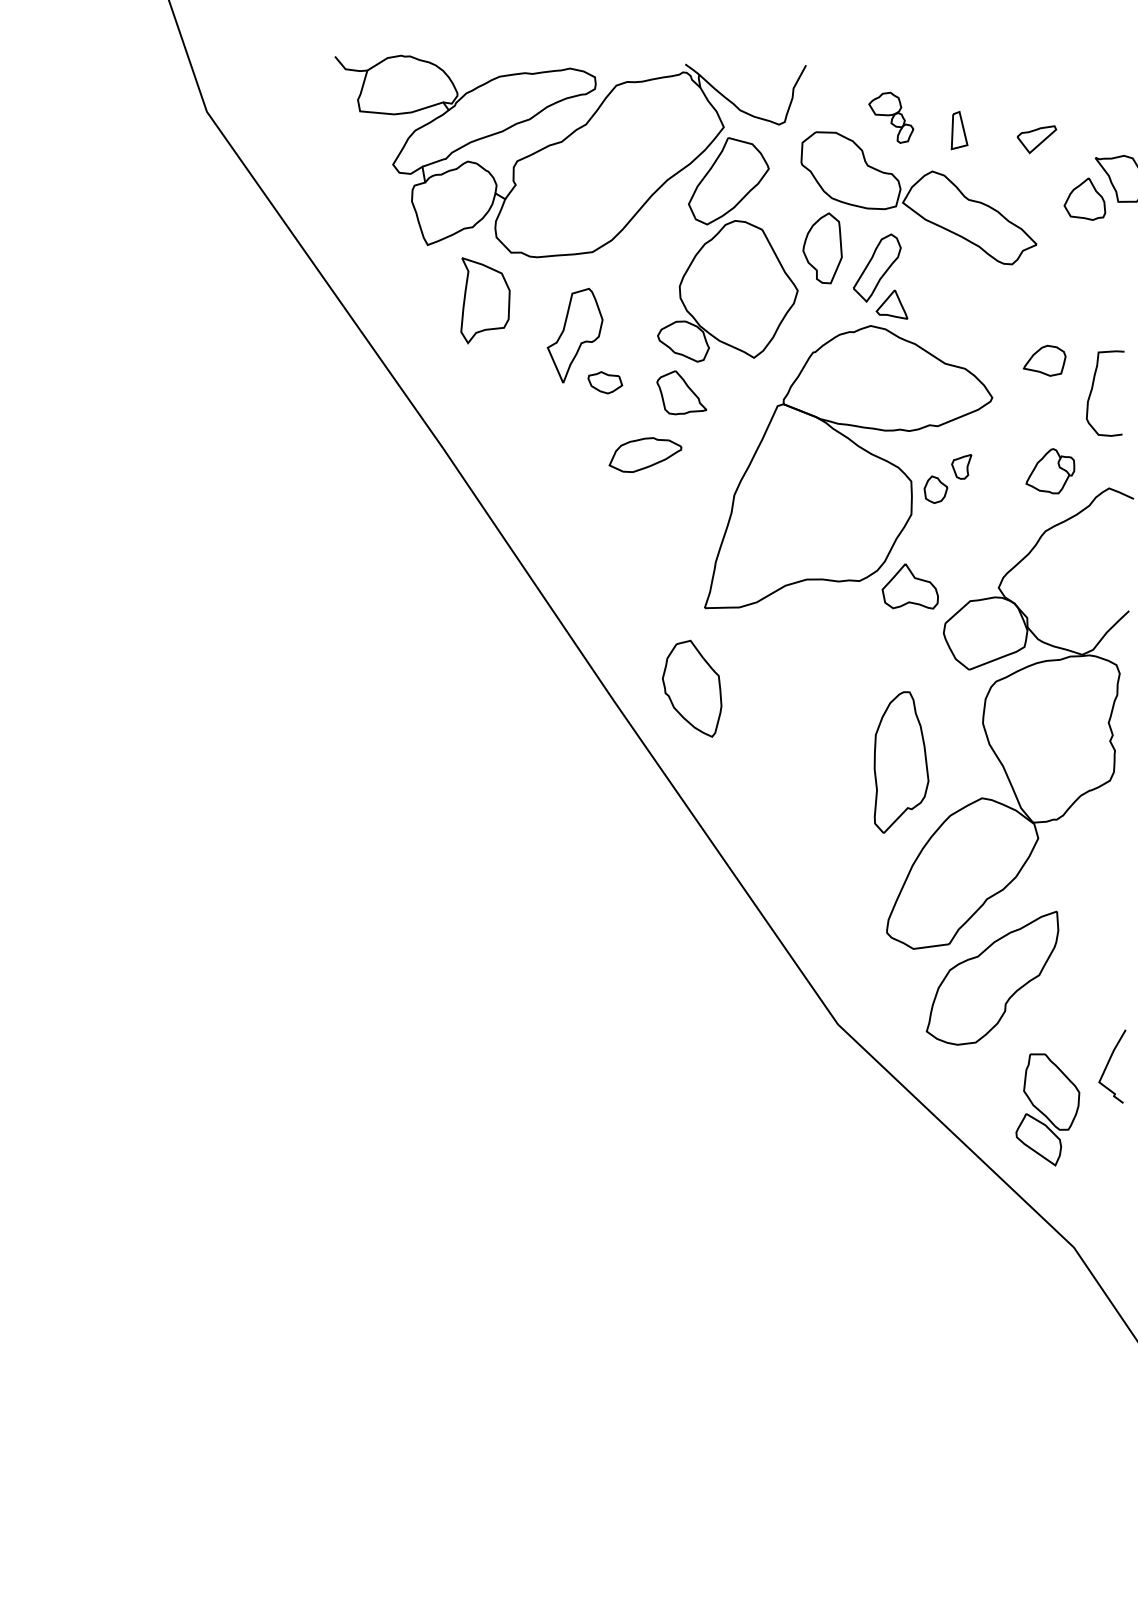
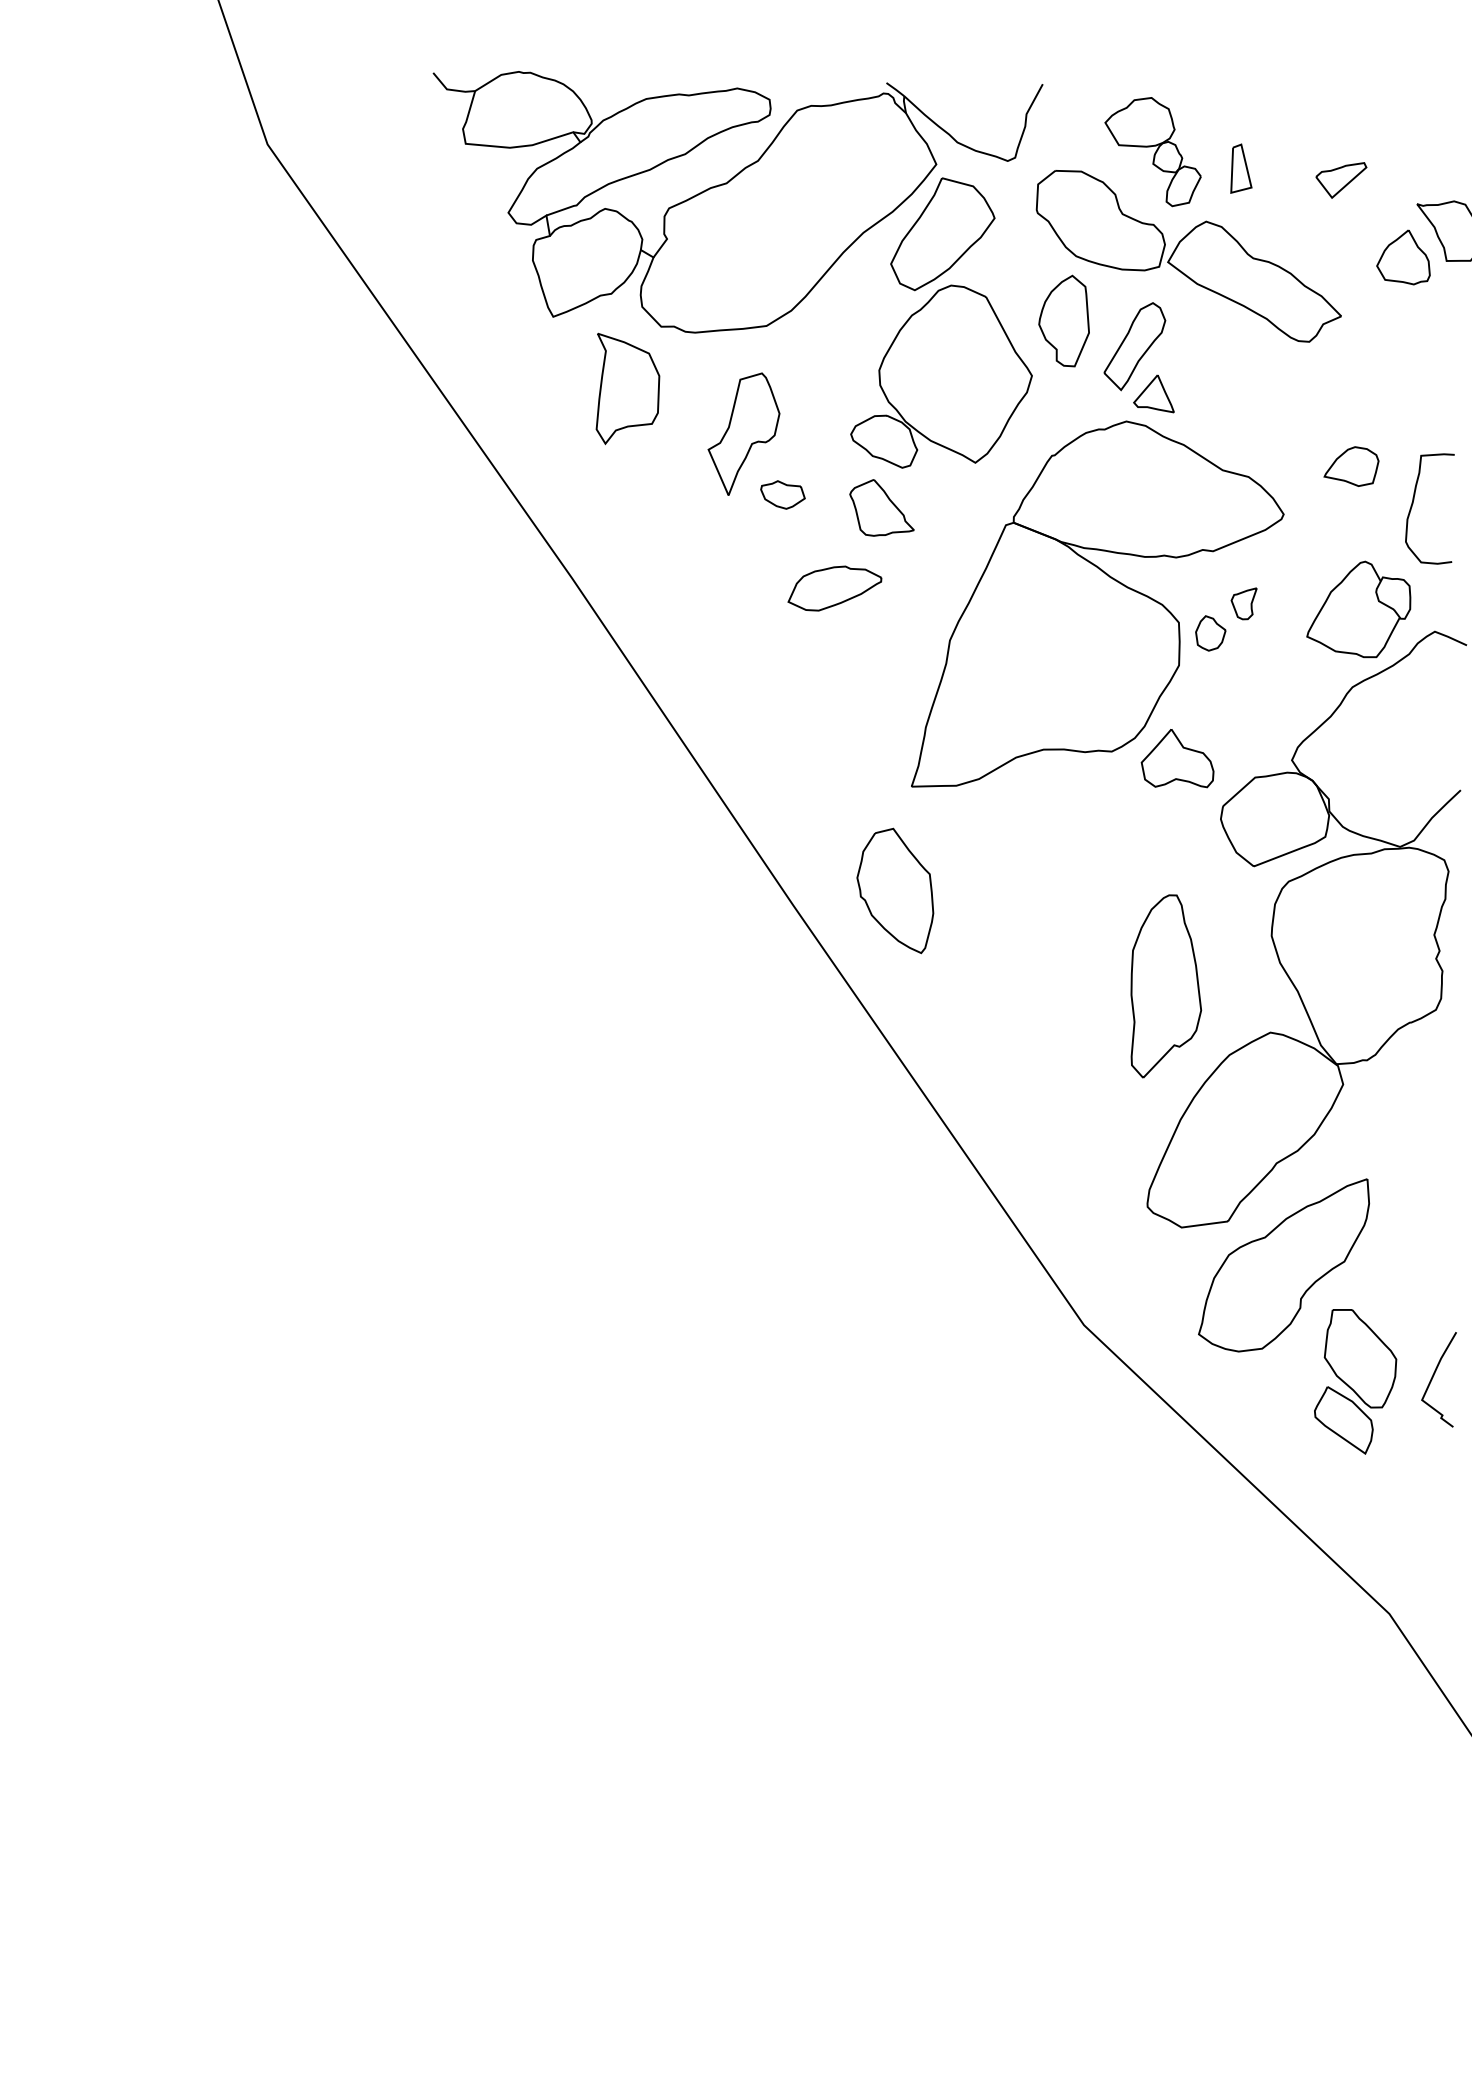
part: (890, 118) -> (1152, 152), size x1.67
part: (1050, 471) -> (1358, 609), size x1.67
part: (1047, 1109) -> (1355, 1381), moved

